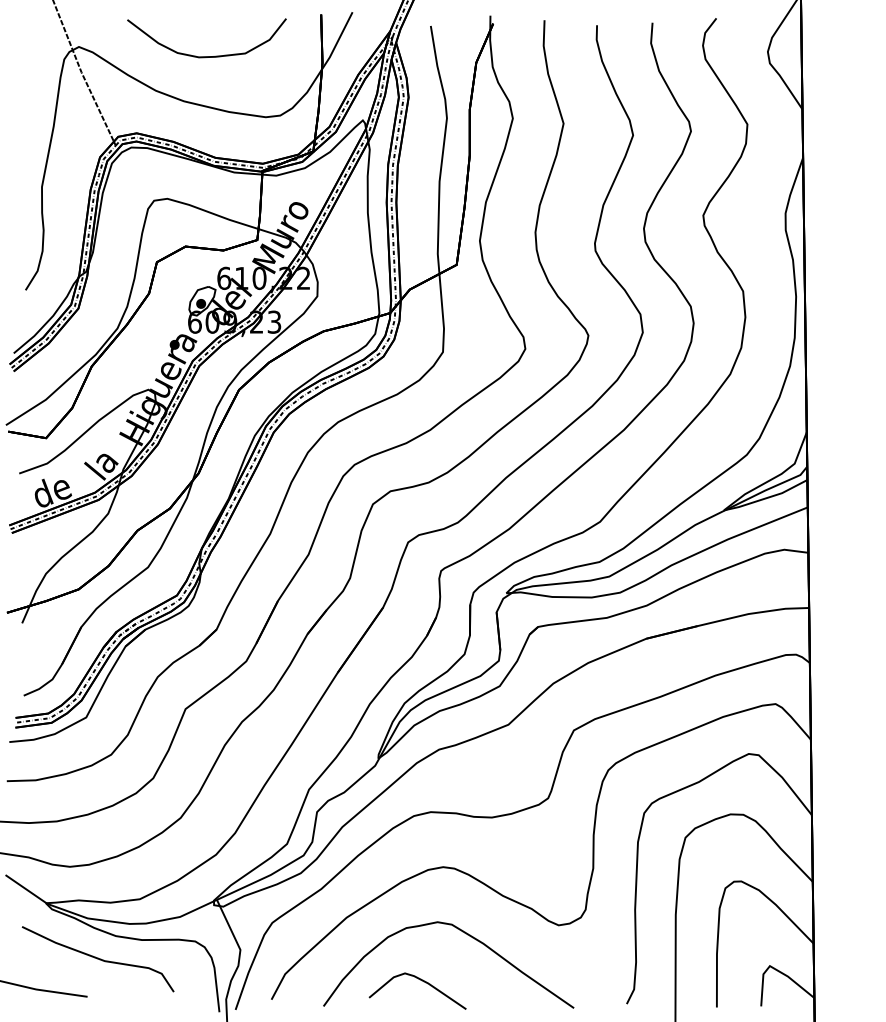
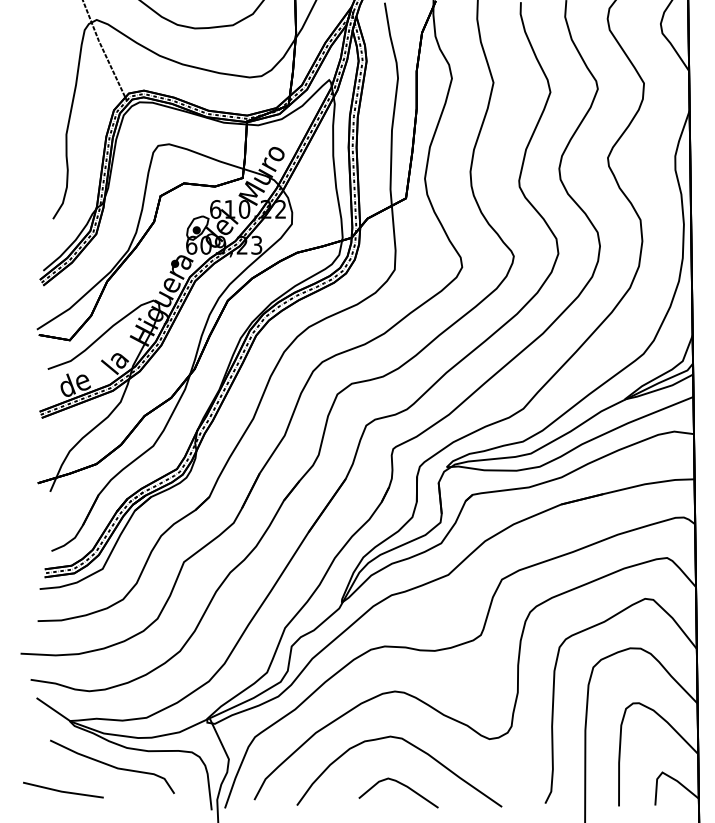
curve: (422, 981) -> (402, 785), moved

